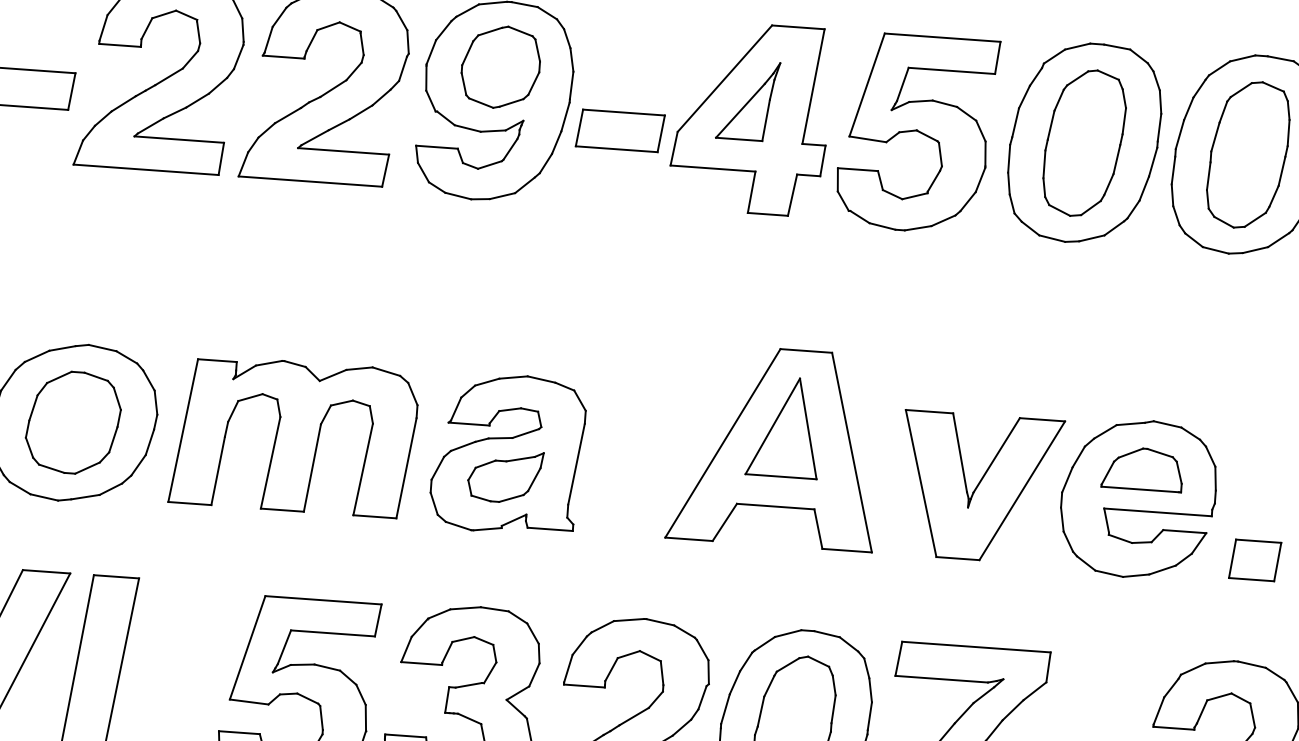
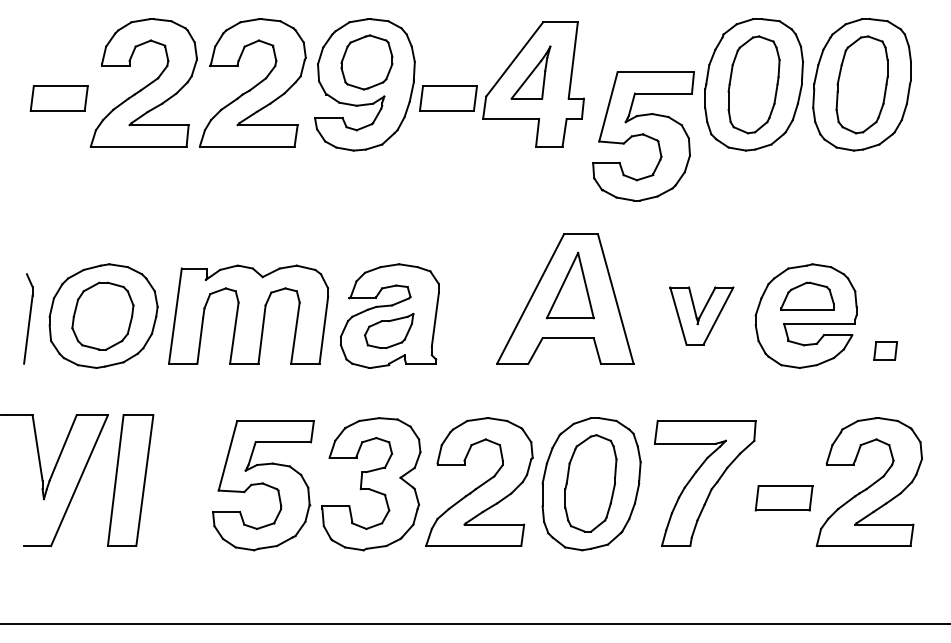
part: (917, 133) -> (643, 136), moved
part: (980, 486) -> (701, 315), size x0.6
part: (1254, 559) -> (885, 350), size x0.7

